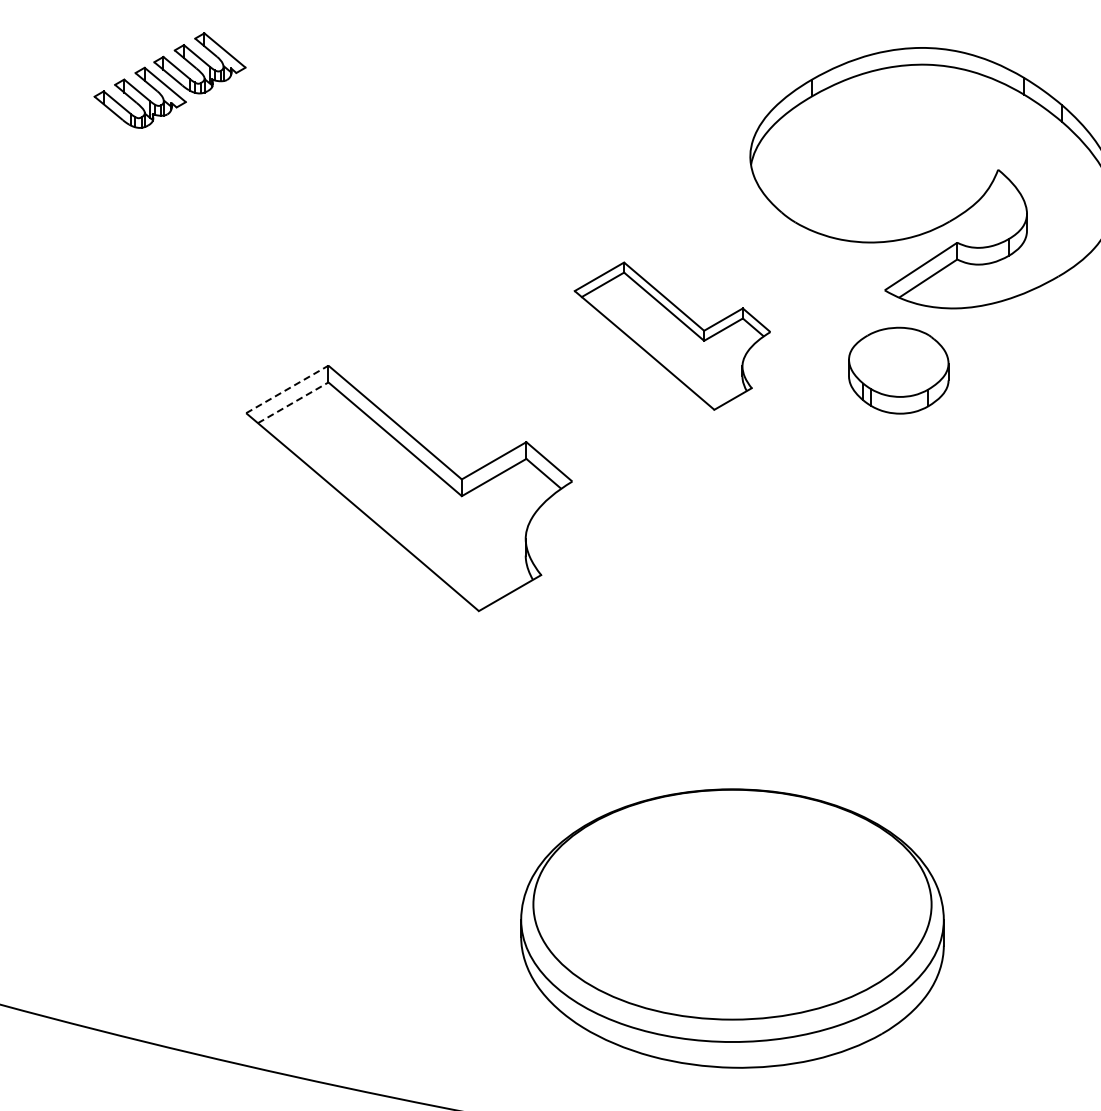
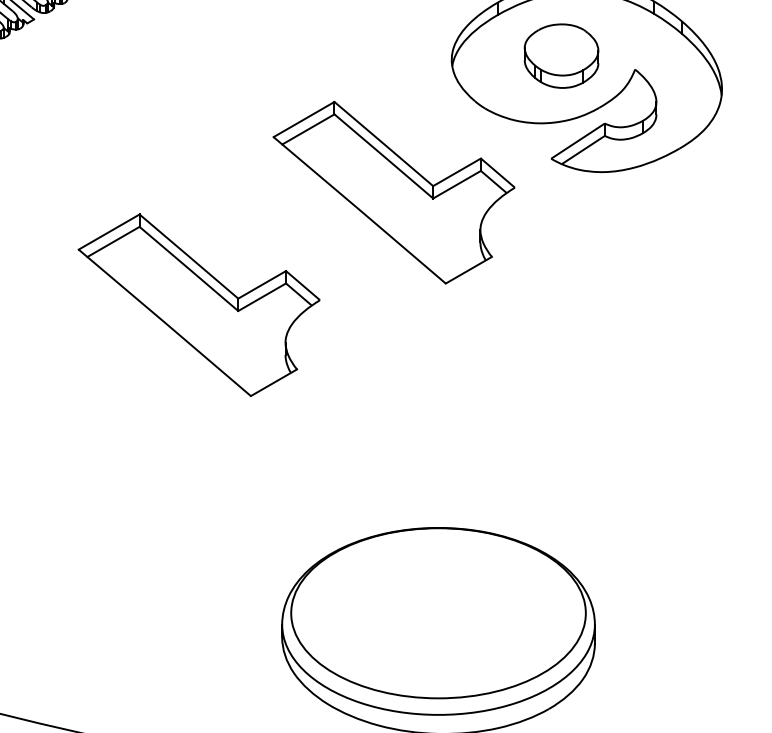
part: (672, 335) -> (394, 192), size x1.67
part: (898, 370) -> (561, 56), moved
line: (287, 389) -> (109, 232), dashed -> solid
line: (293, 402) -> (113, 241), dashed -> solid

